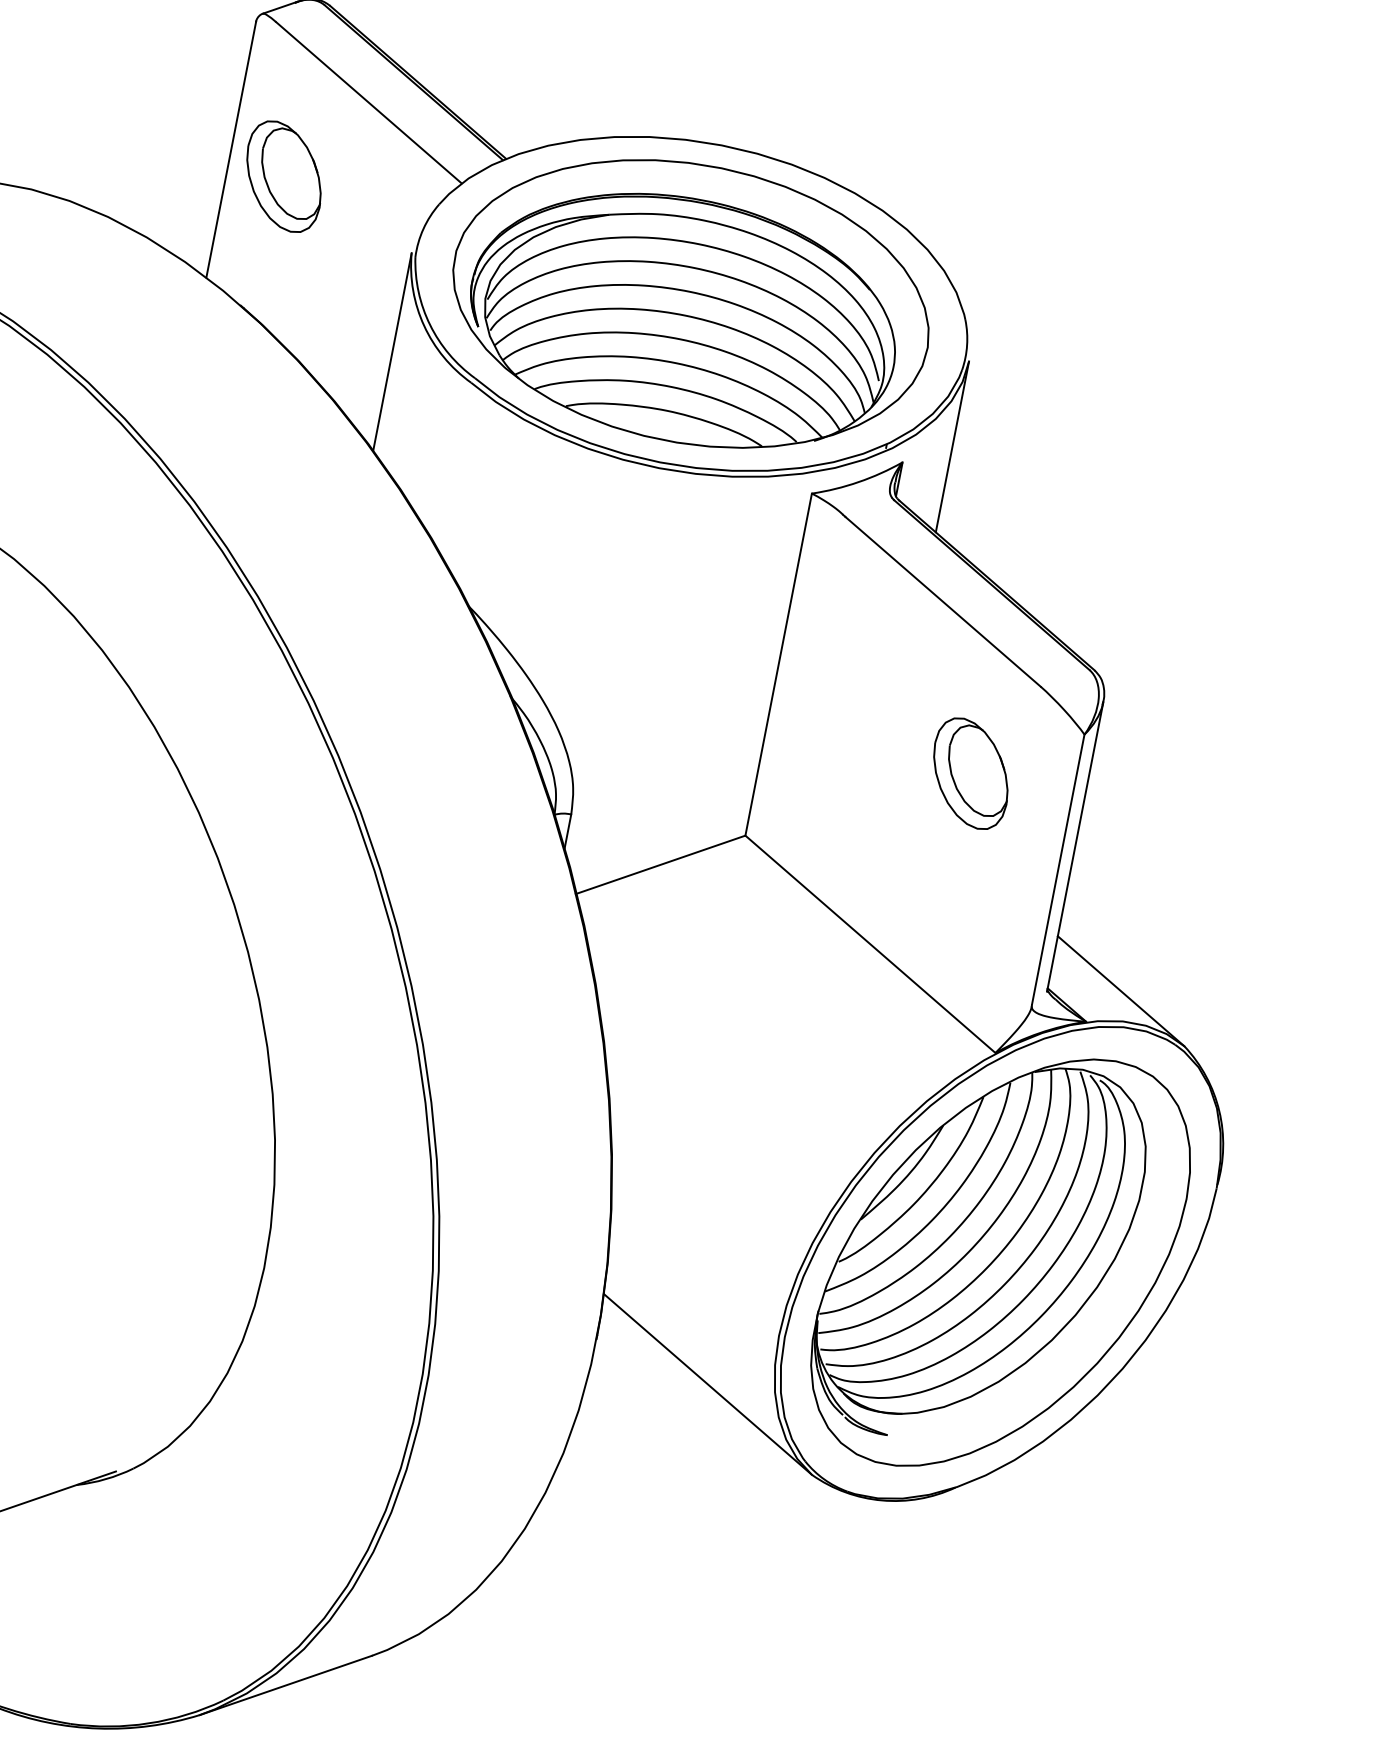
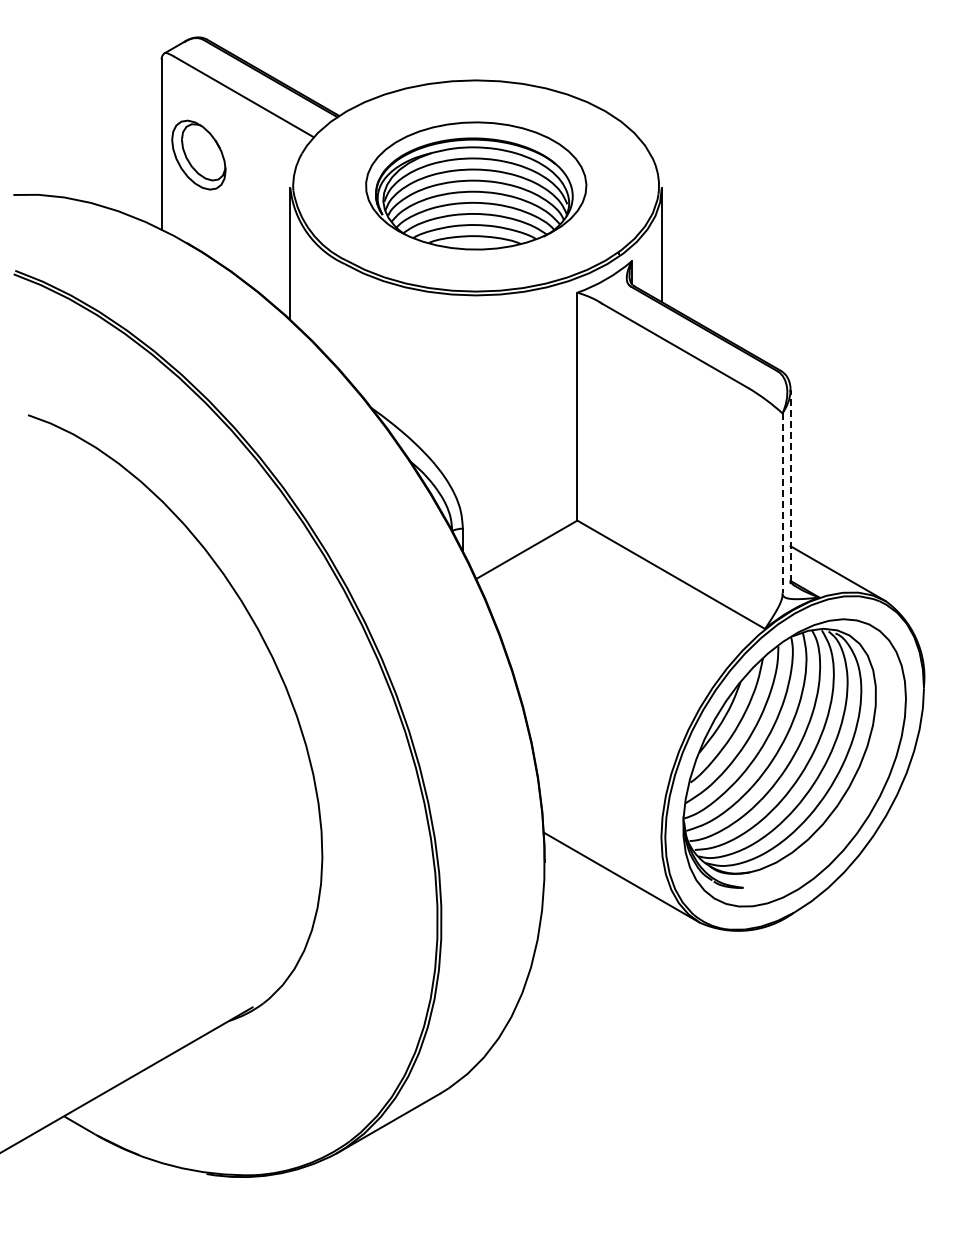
part: (691, 303) -> (476, 185), size x0.7
part: (969, 773) -> (713, 452), removed
line: (1075, 846) -> (790, 486), solid -> dashed
line: (1058, 869) -> (782, 503), solid -> dashed

